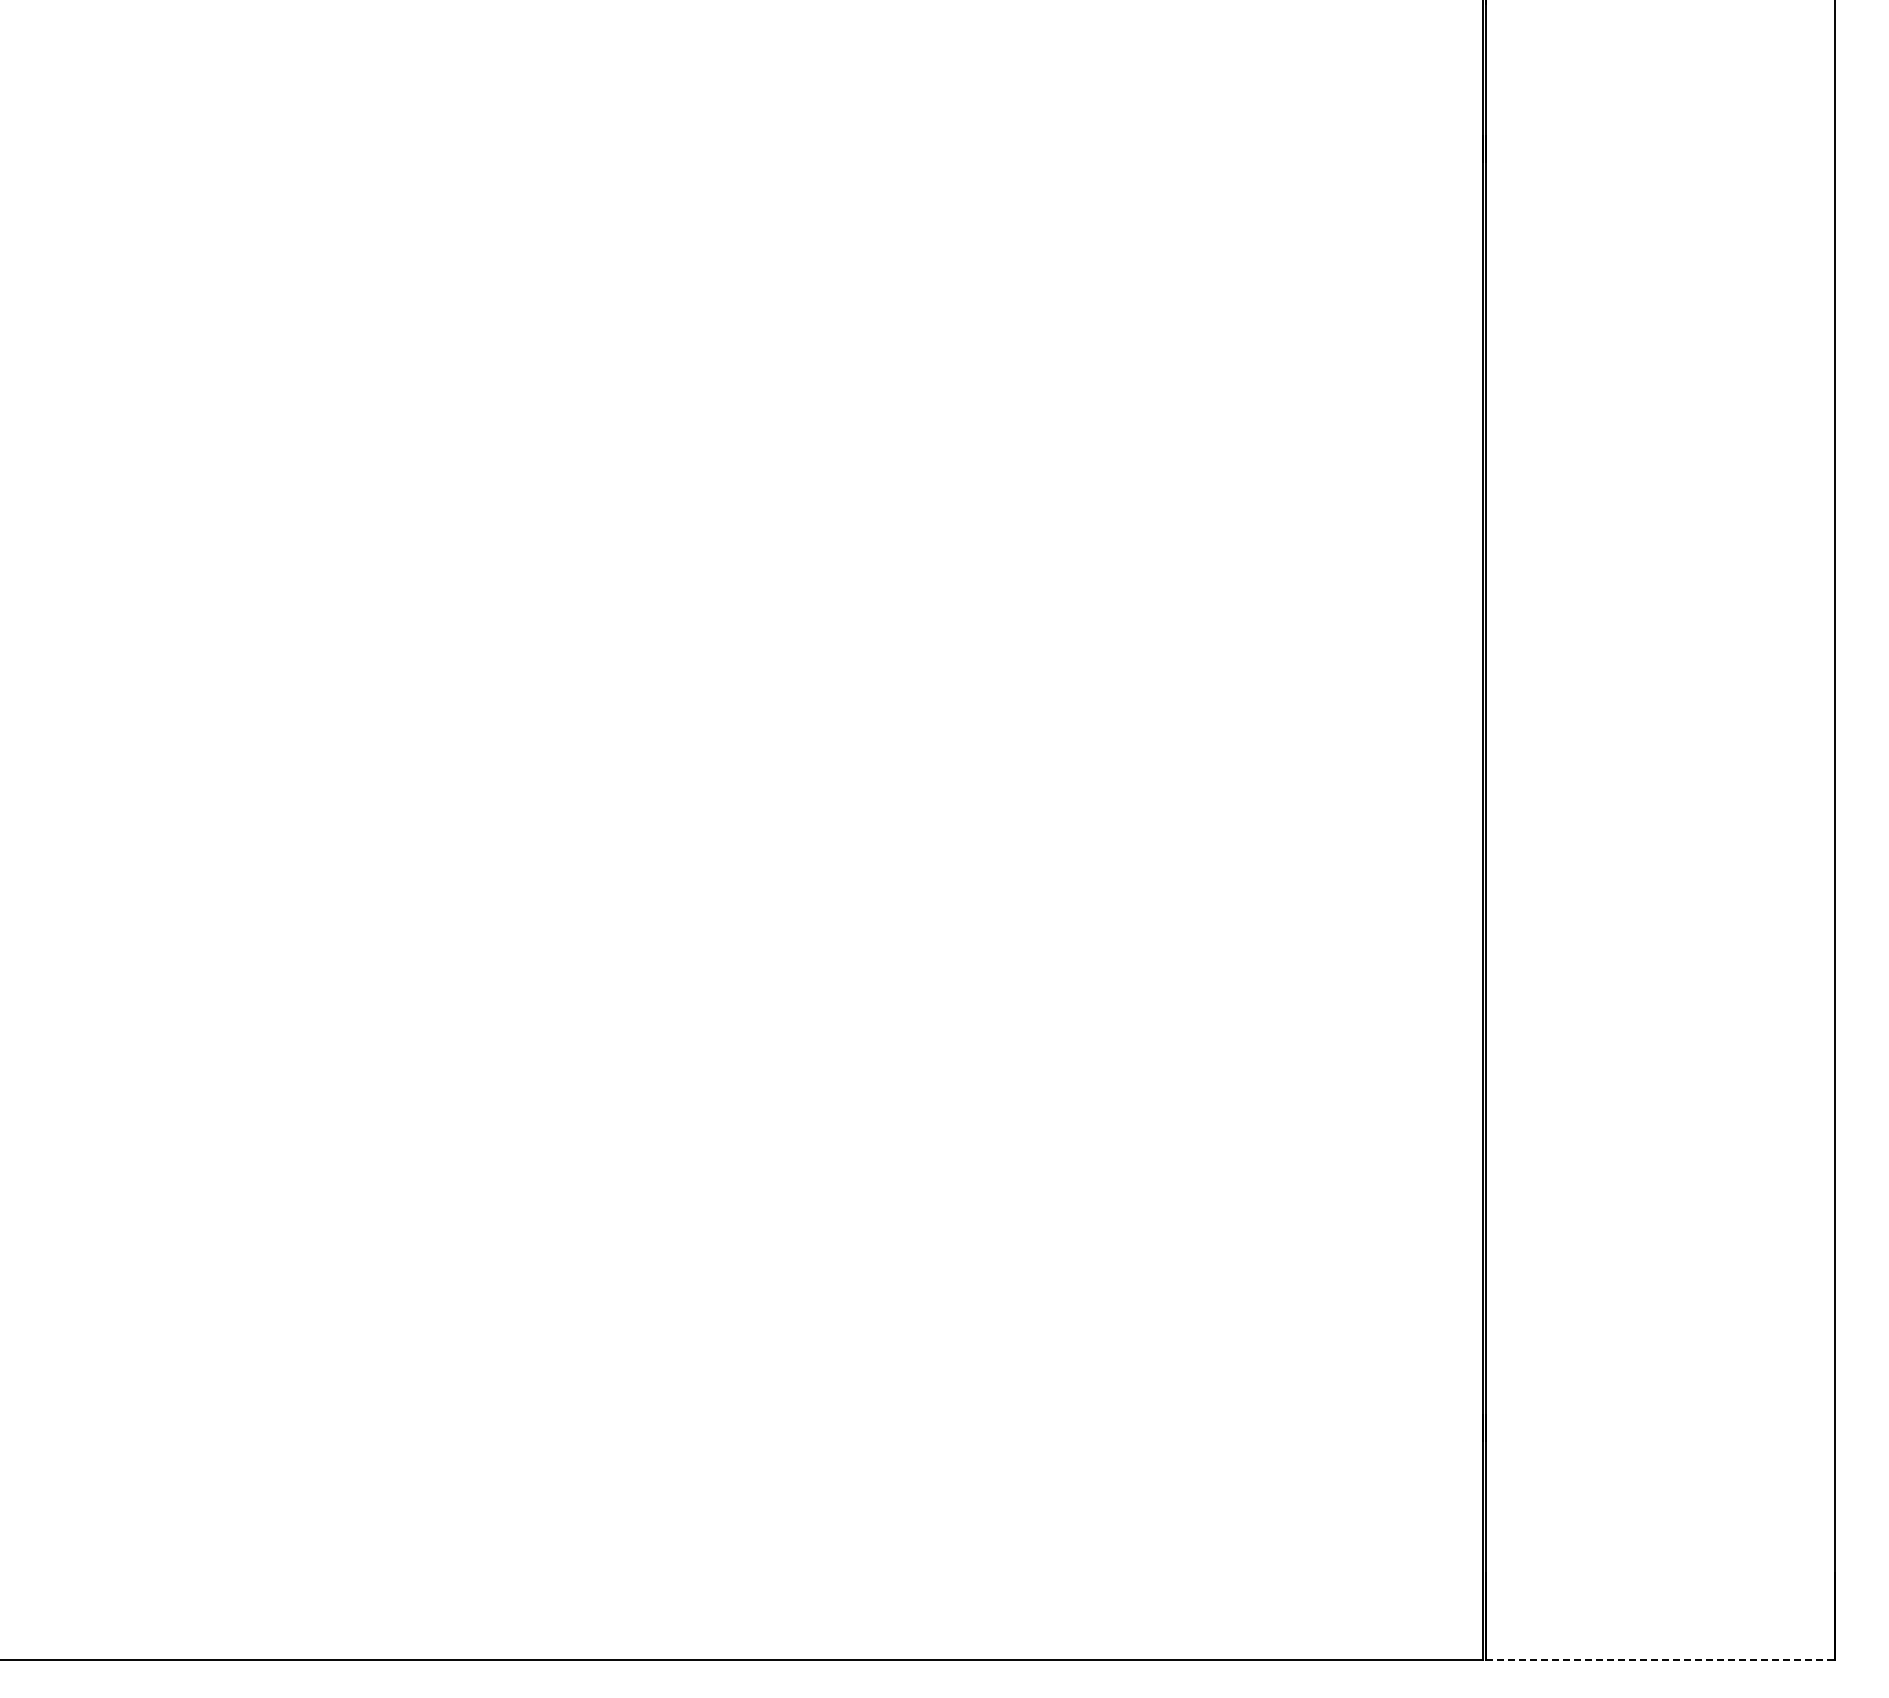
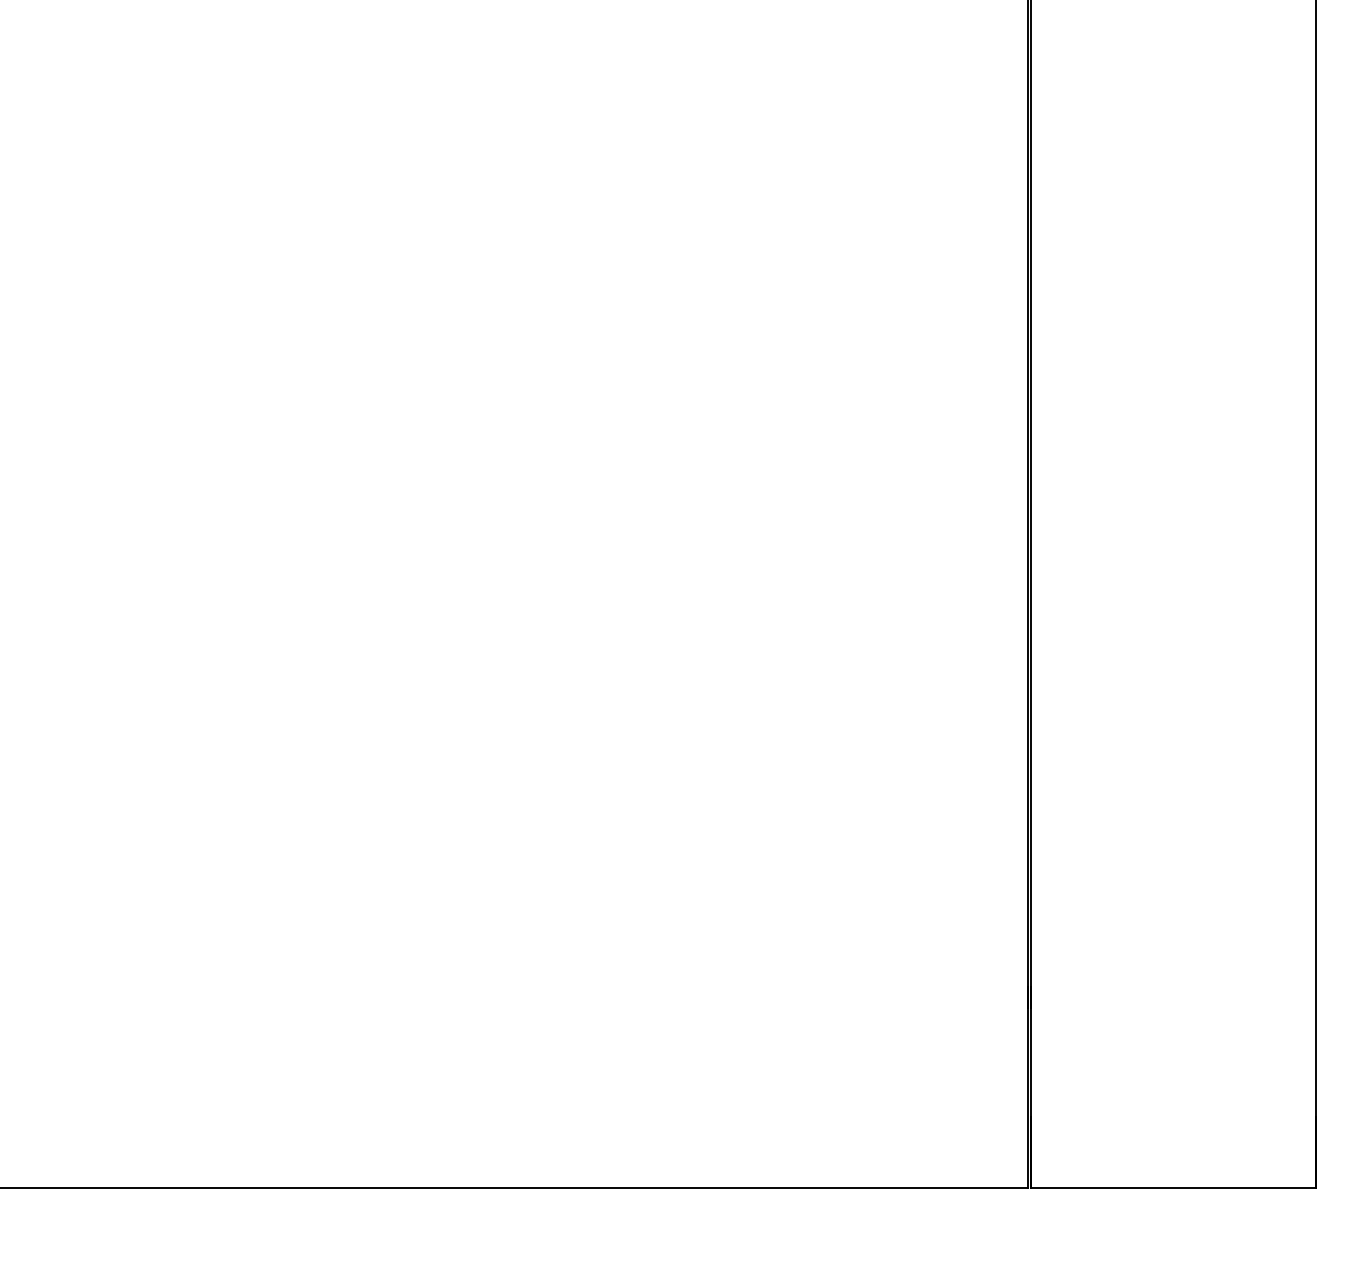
line: (1660, 1660) -> (1173, 1188), dashed -> solid

